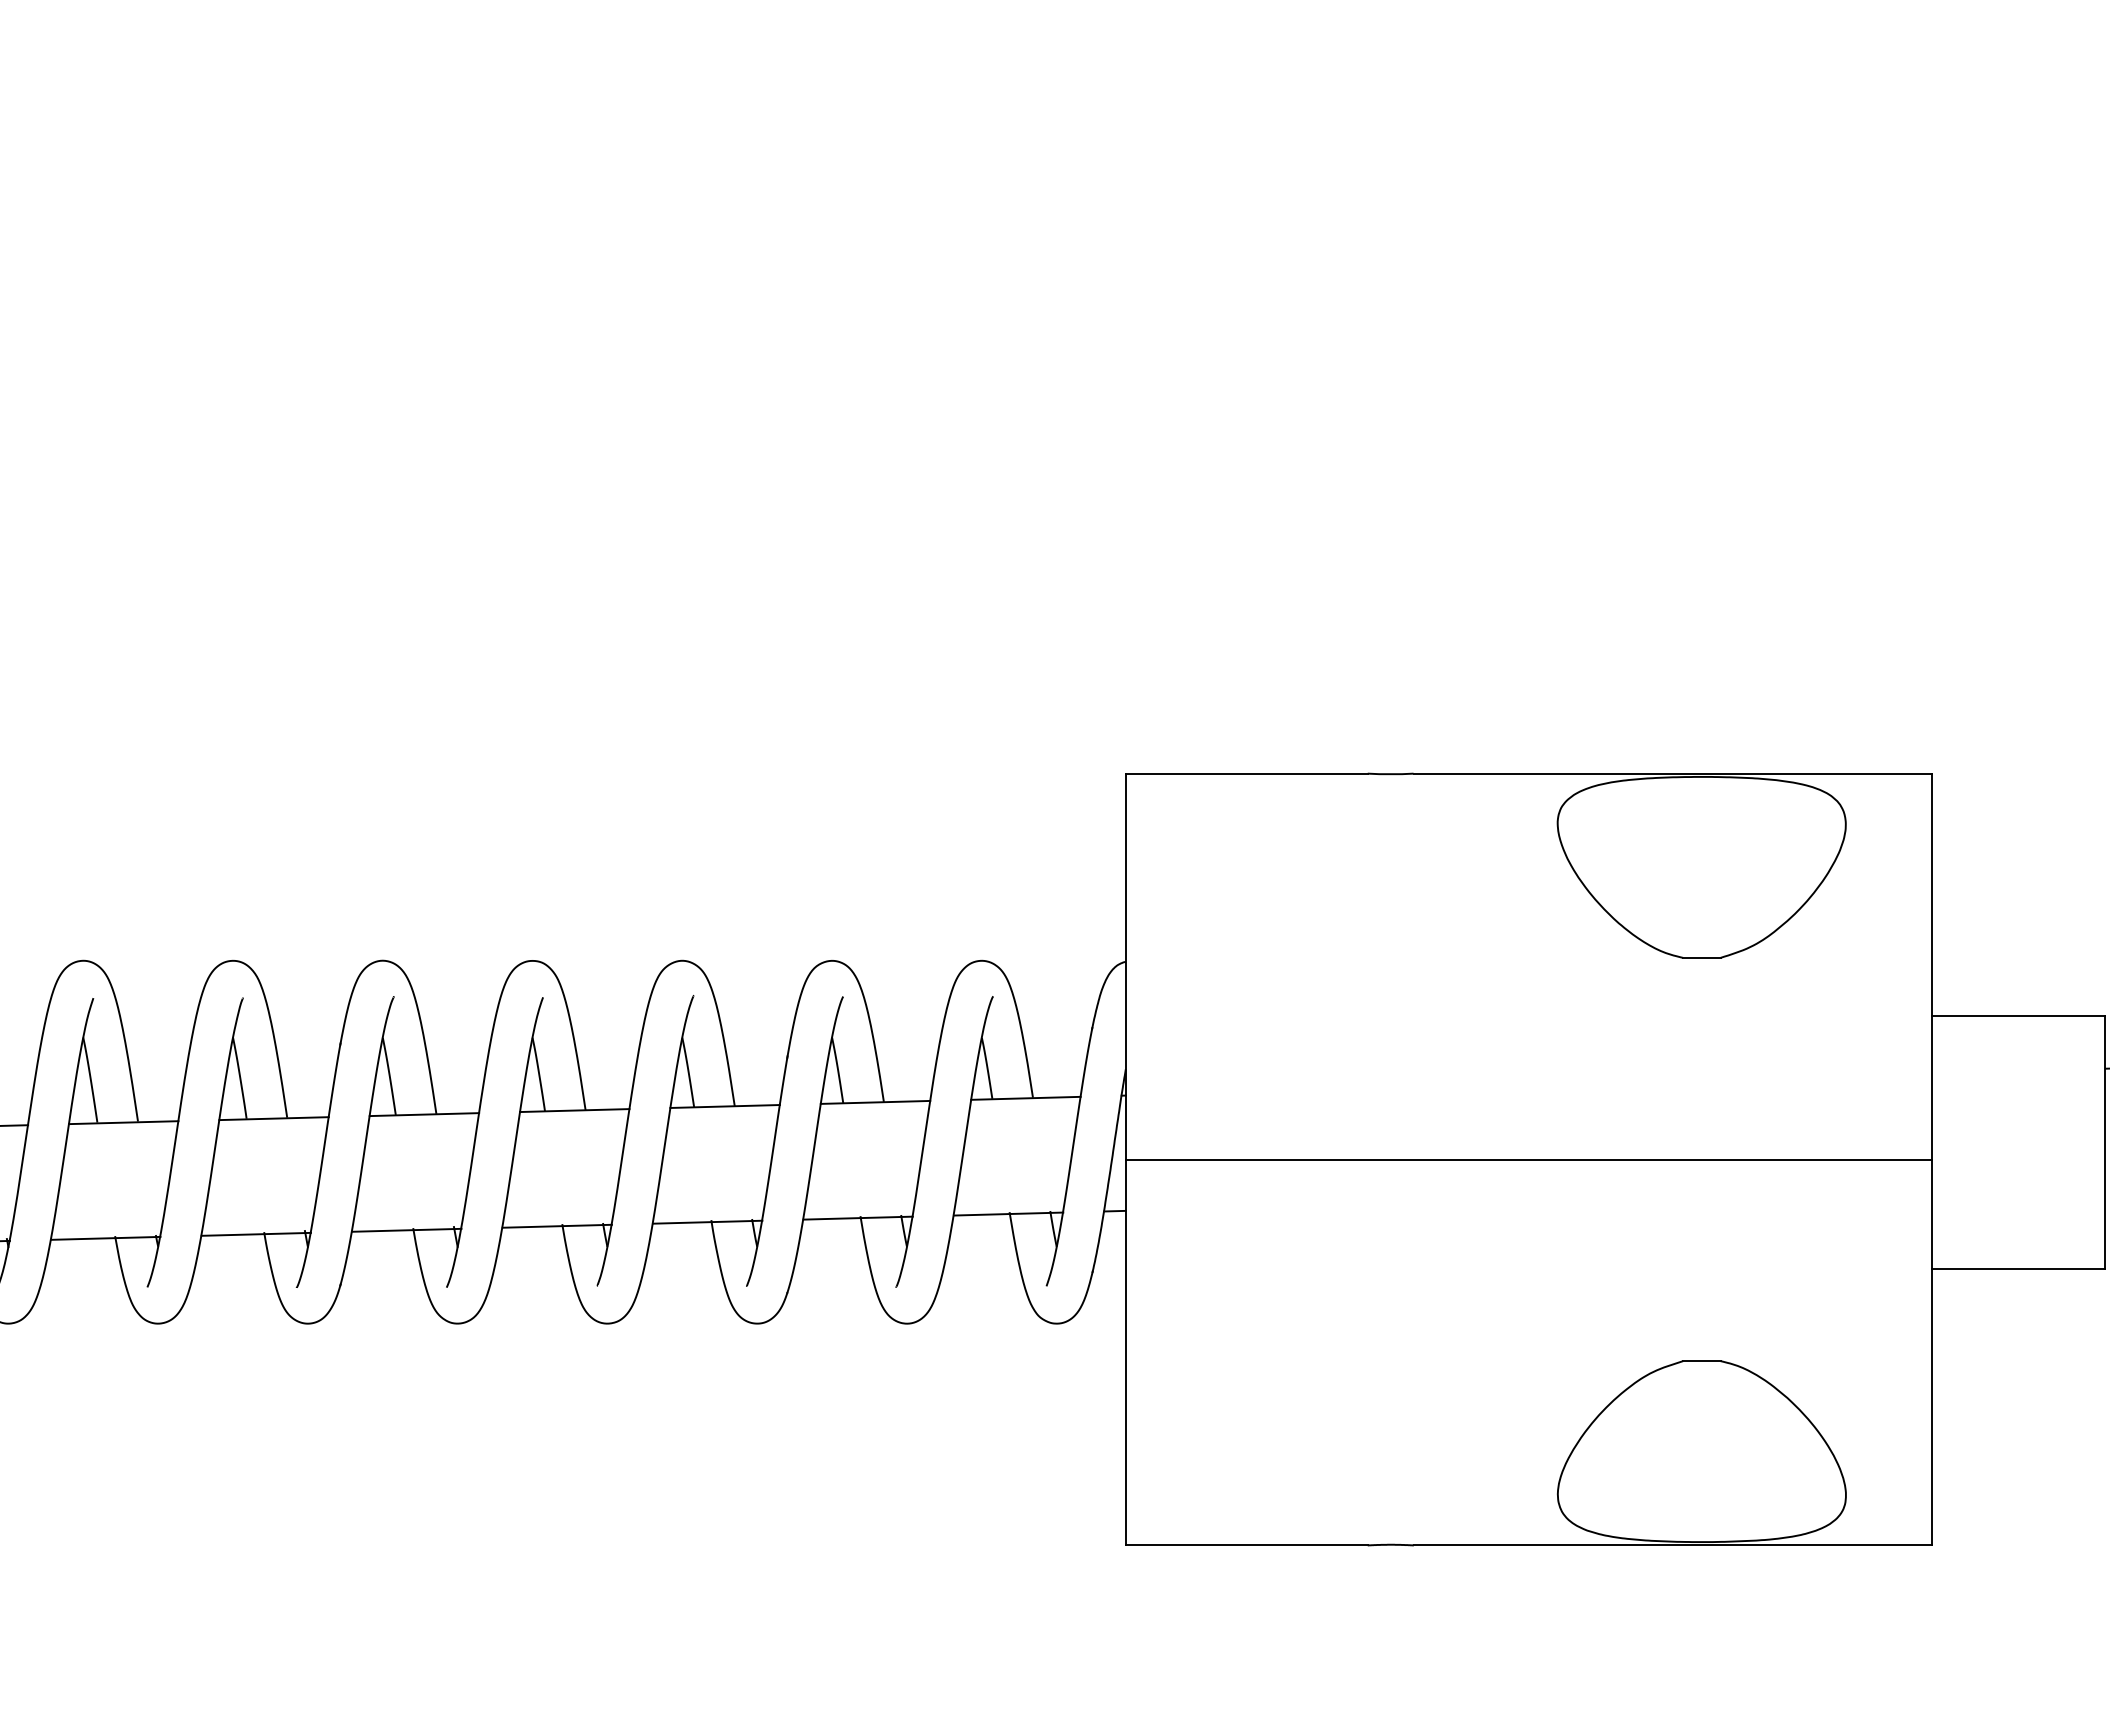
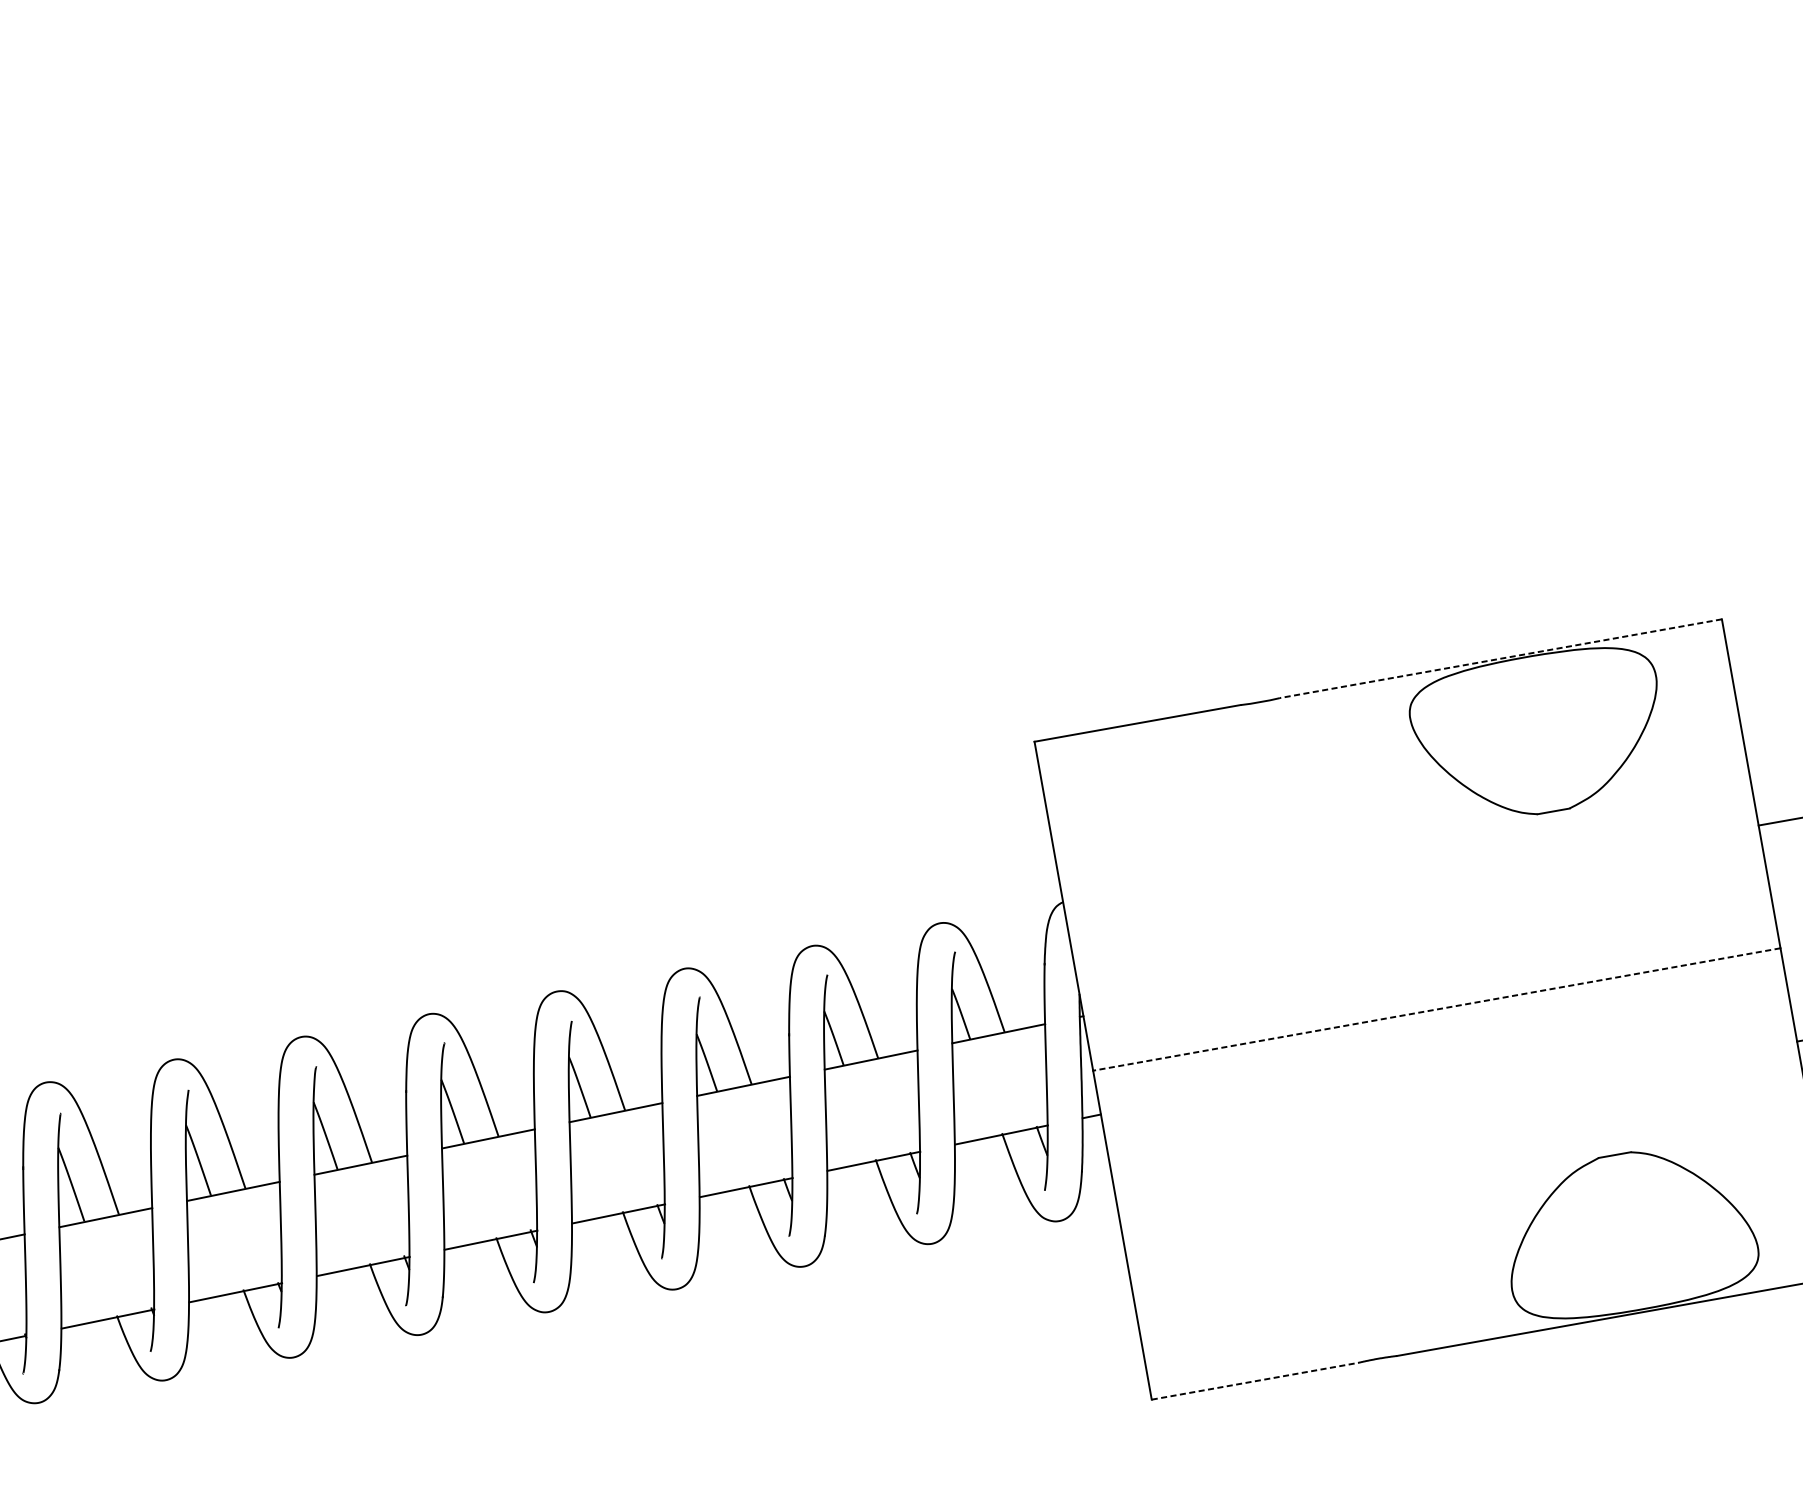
line: (1672, 773) -> (1500, 658), solid -> dashed
line: (1528, 1159) -> (1436, 1009), solid -> dashed
line: (1246, 1545) -> (1254, 1381), solid -> dashed

